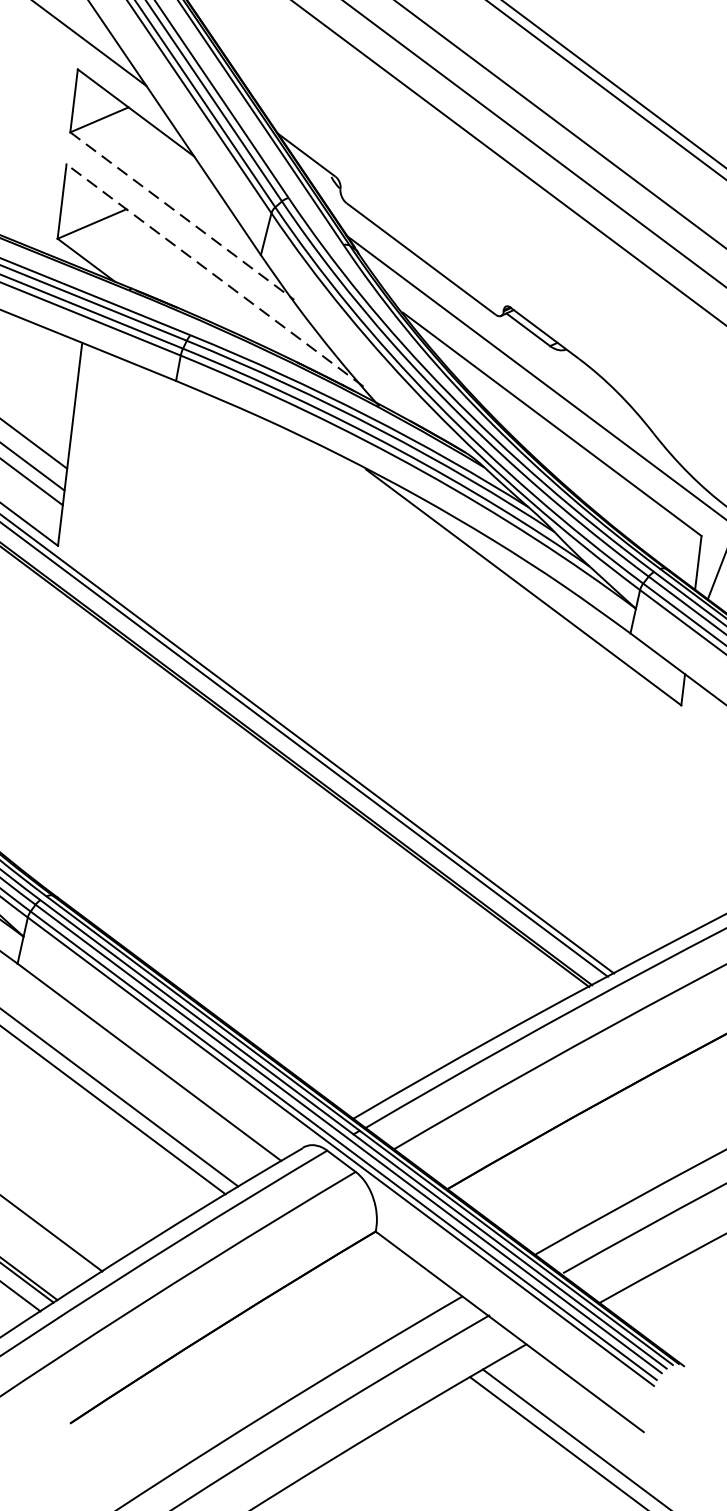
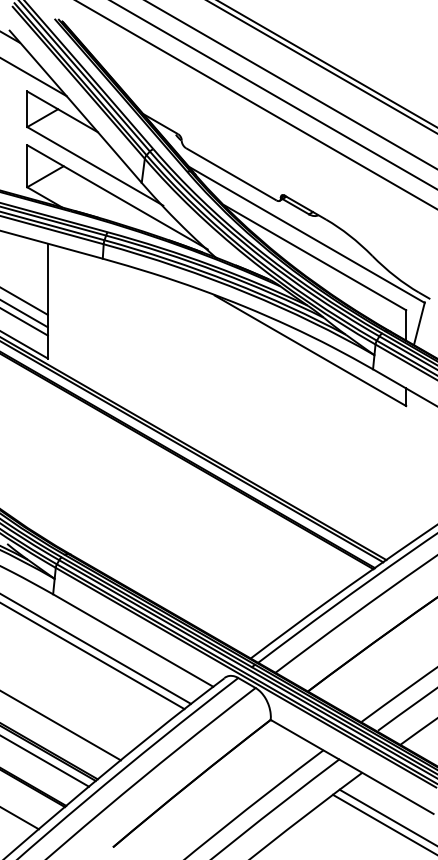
line: (182, 216) -> (95, 166), dashed -> solid
line: (214, 275) -> (117, 197), dashed -> solid

